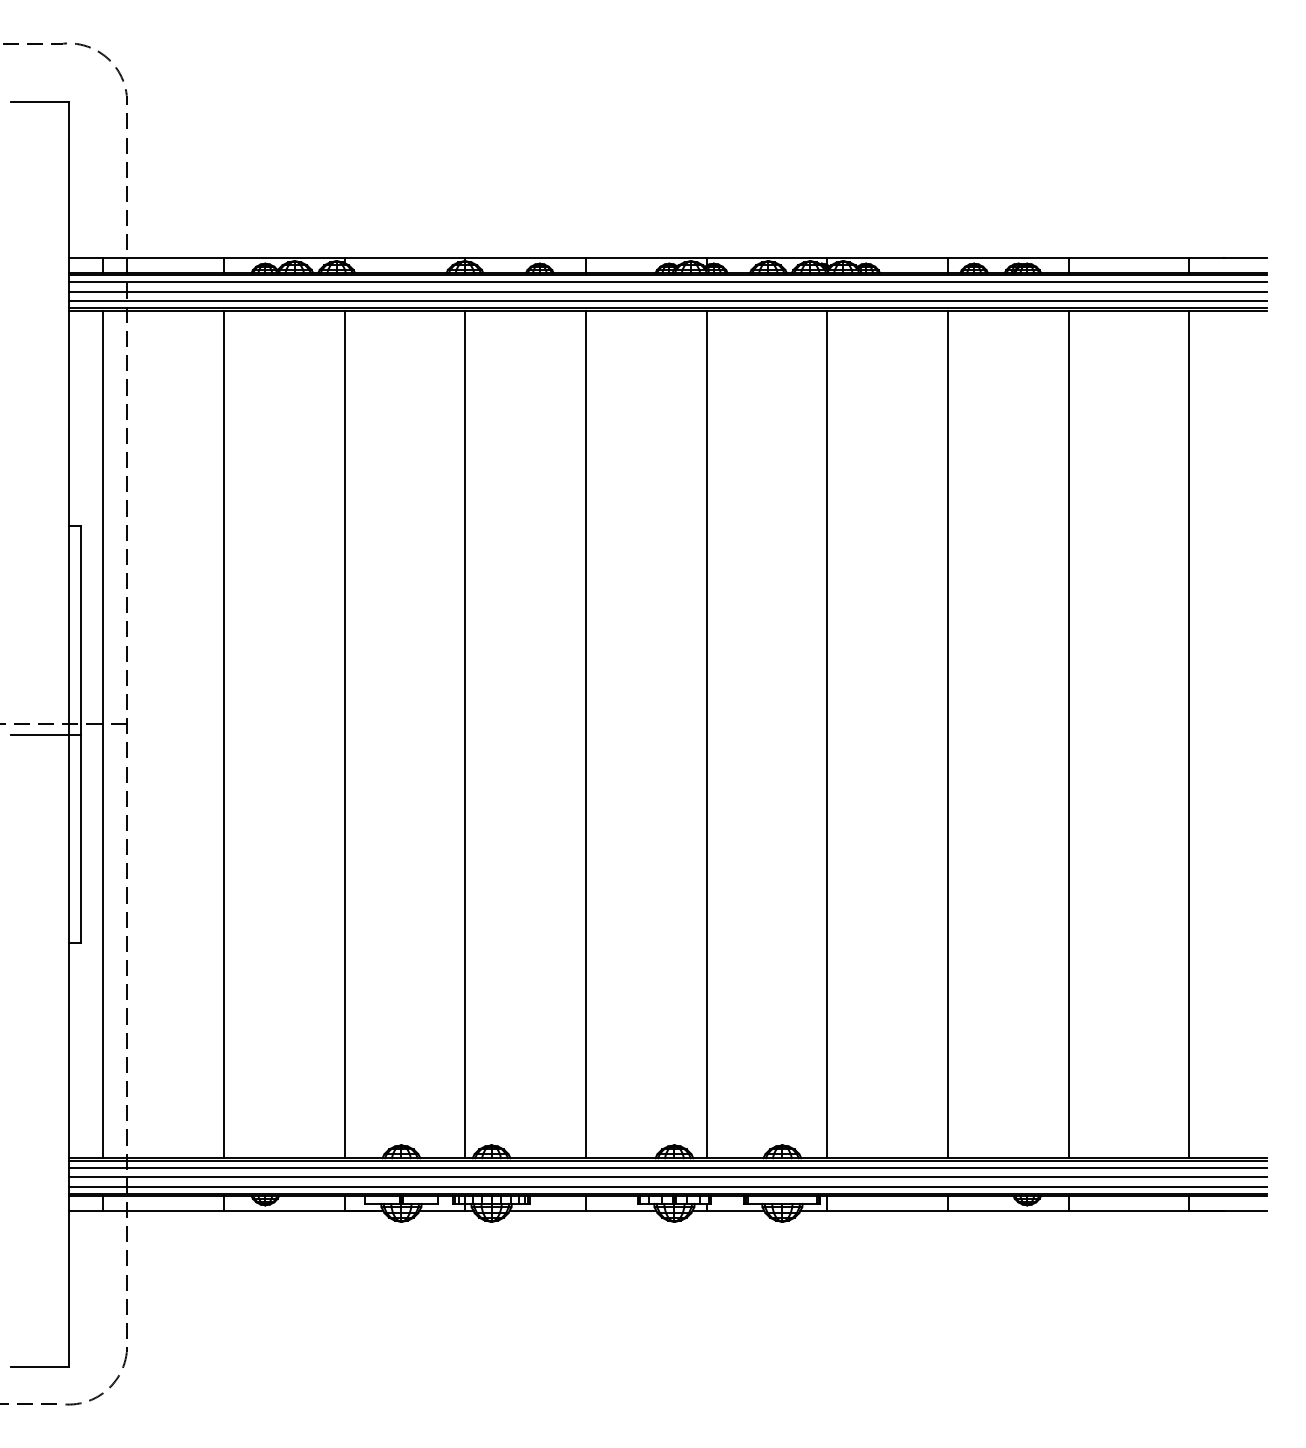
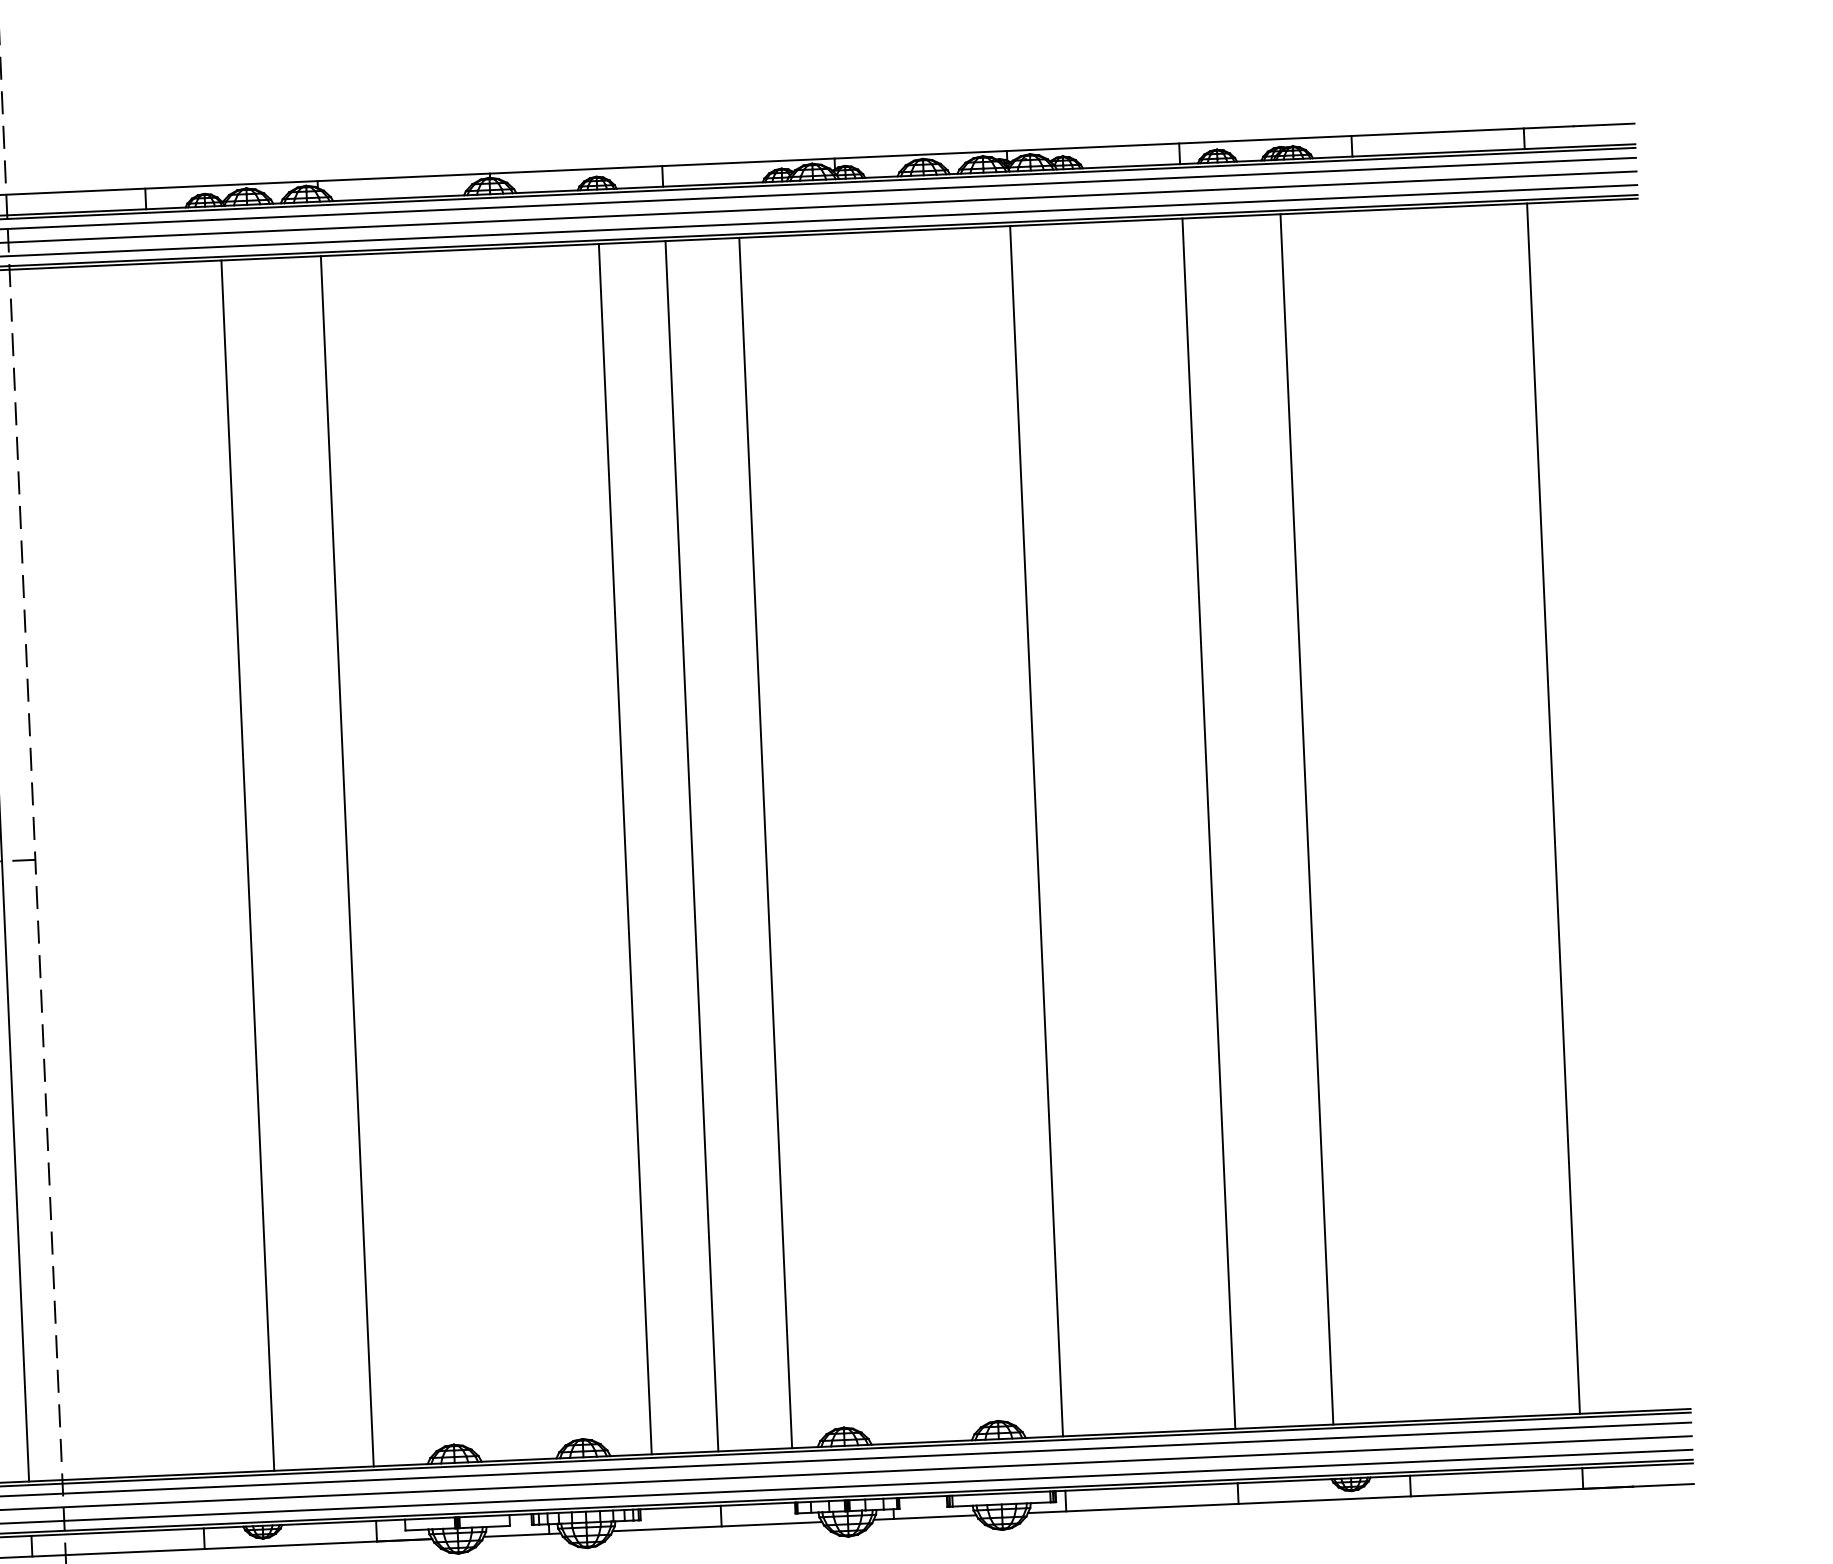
line: (224, 734) -> (248, 865), moved
line: (465, 734) -> (625, 849), moved
line: (706, 734) -> (765, 843), moved
line: (1068, 734) -> (1306, 819), moved

